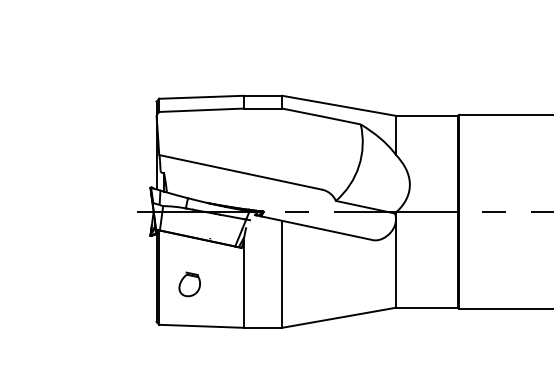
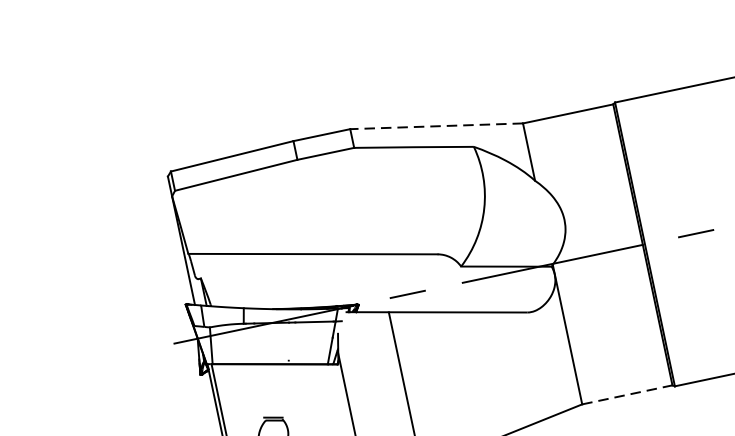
line: (339, 105) -> (437, 125), solid -> dashed
line: (426, 307) -> (626, 394), solid -> dashed

